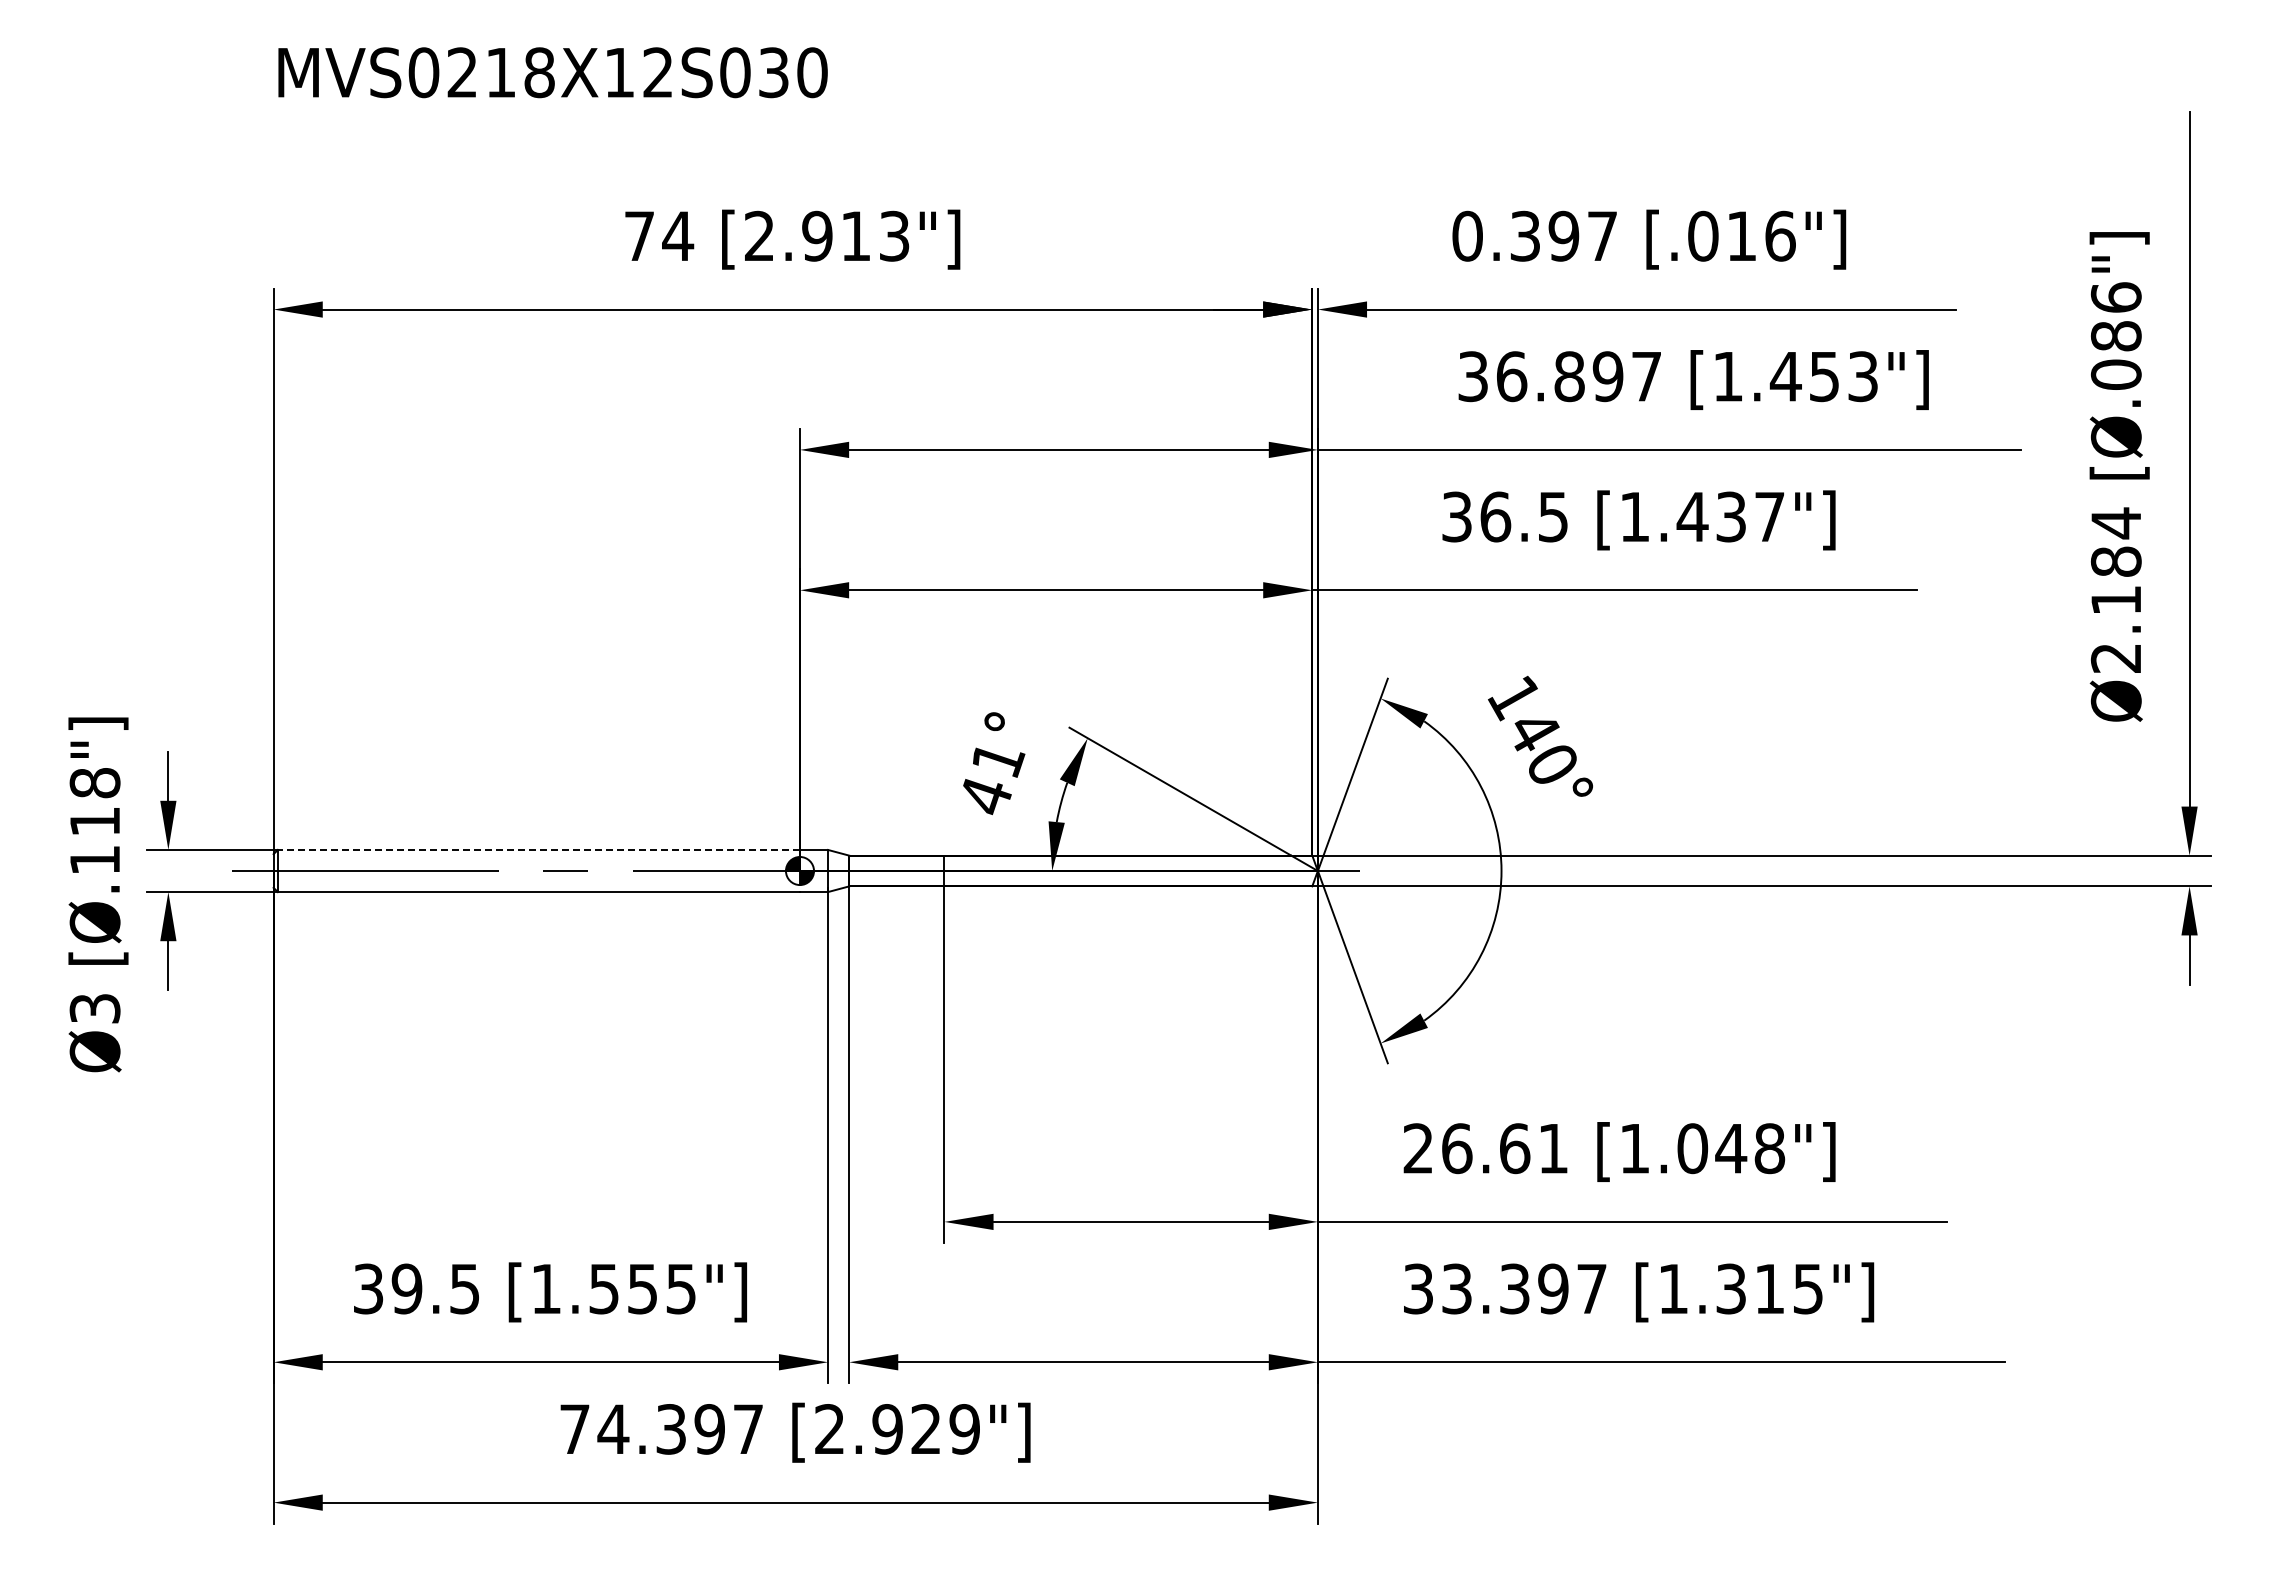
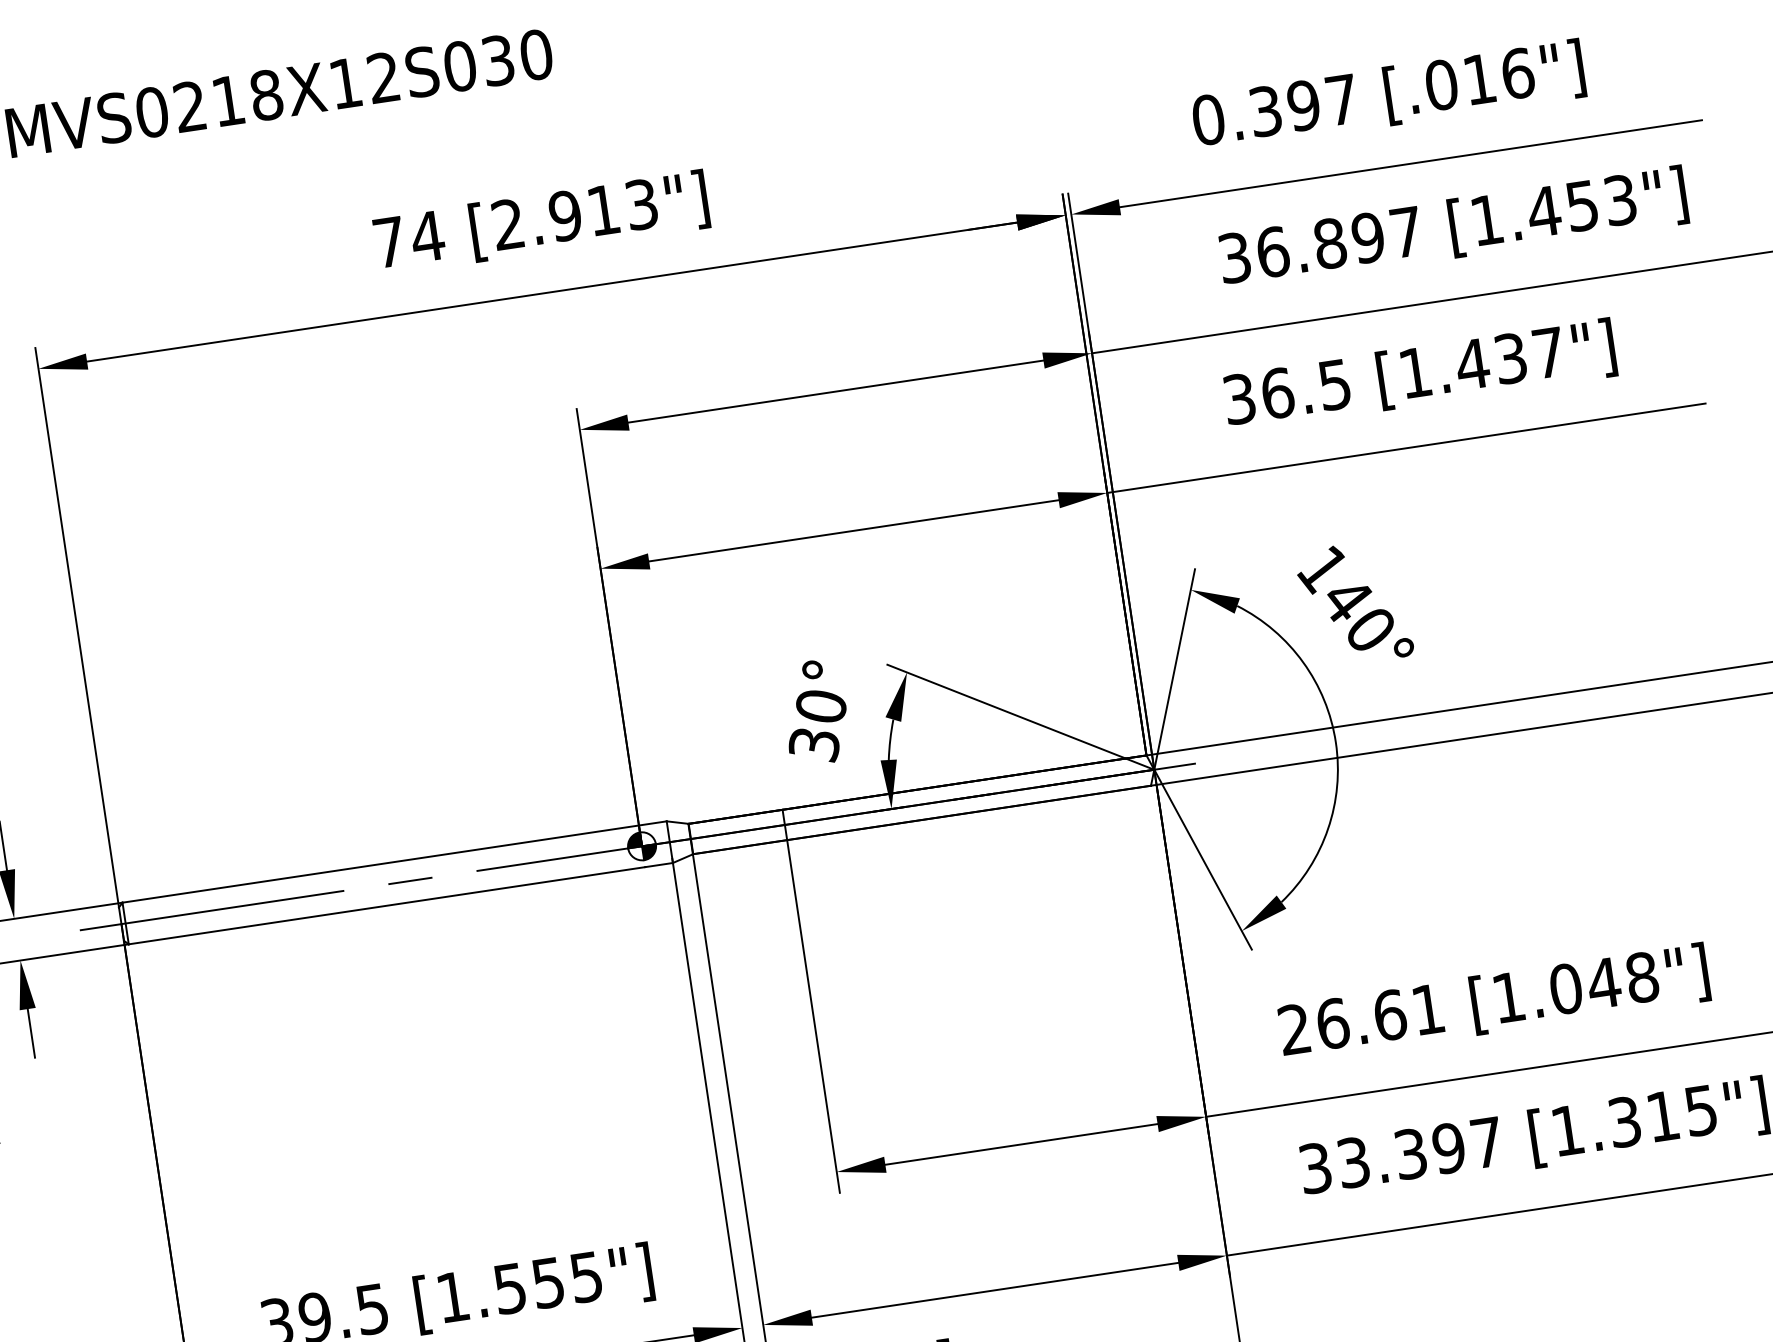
text: (992, 779) -> (818, 727), 41° -> 30°
line: (538, 849) -> (380, 863), dashed -> solid

